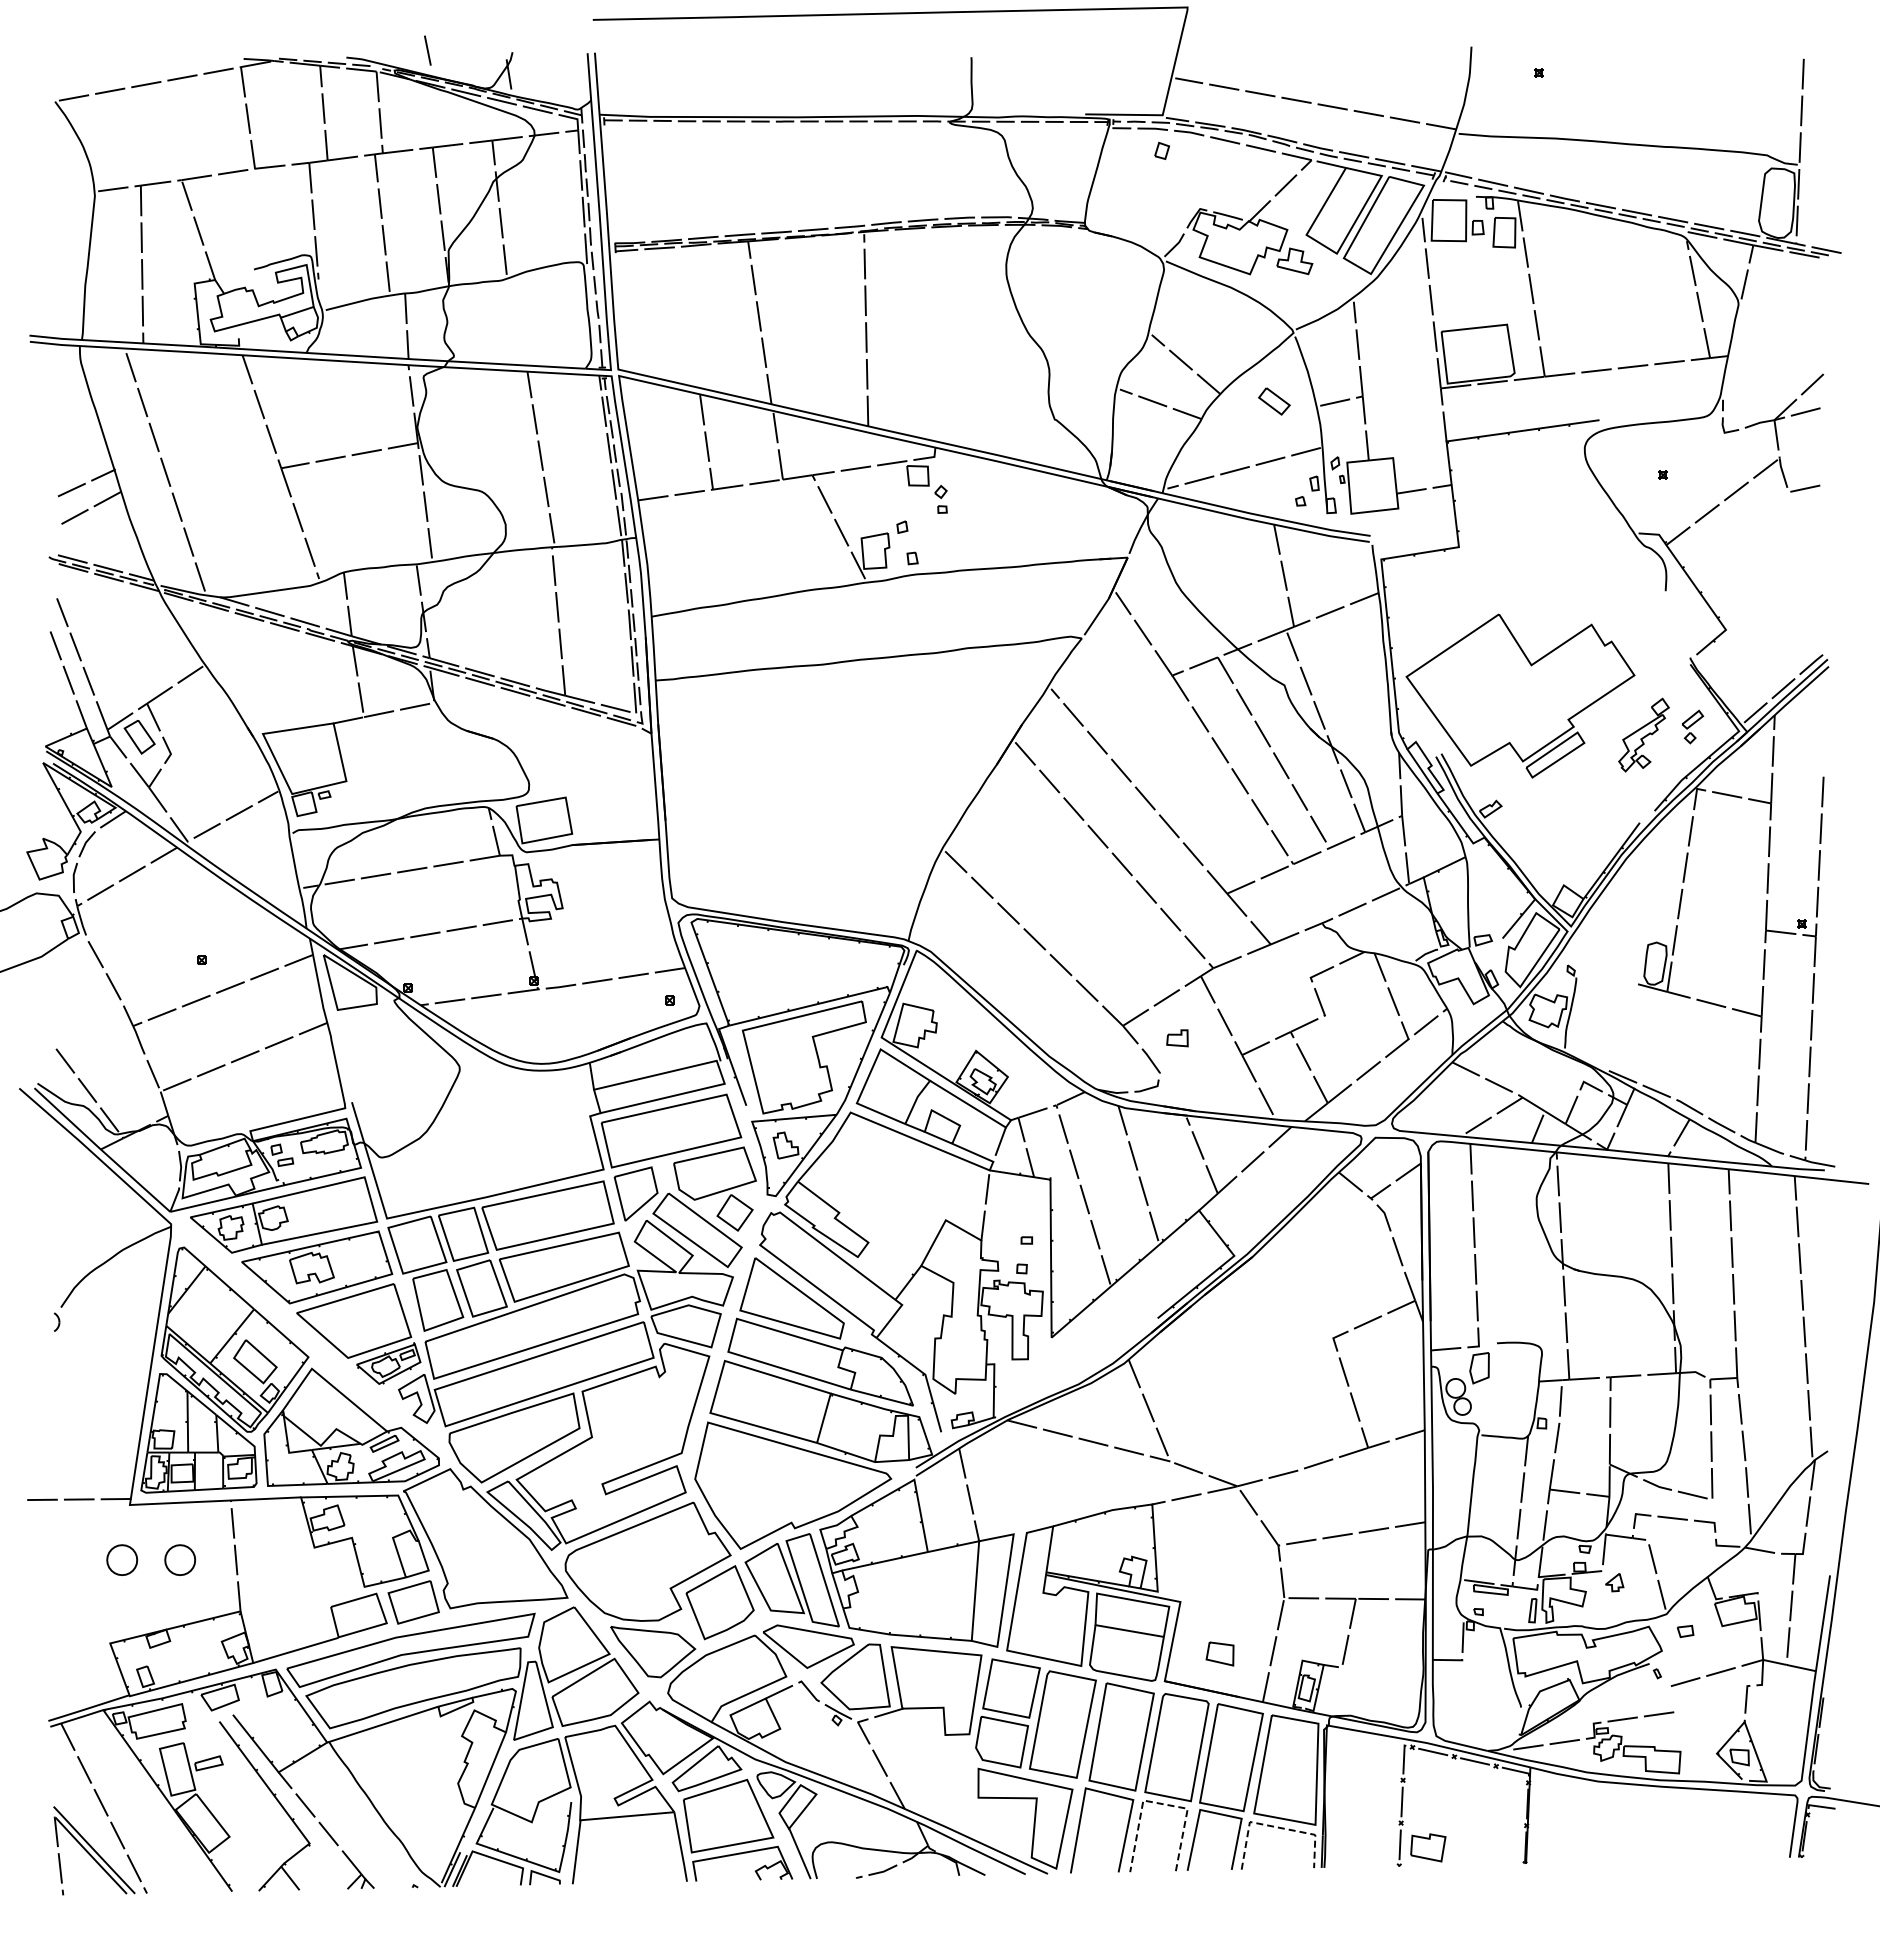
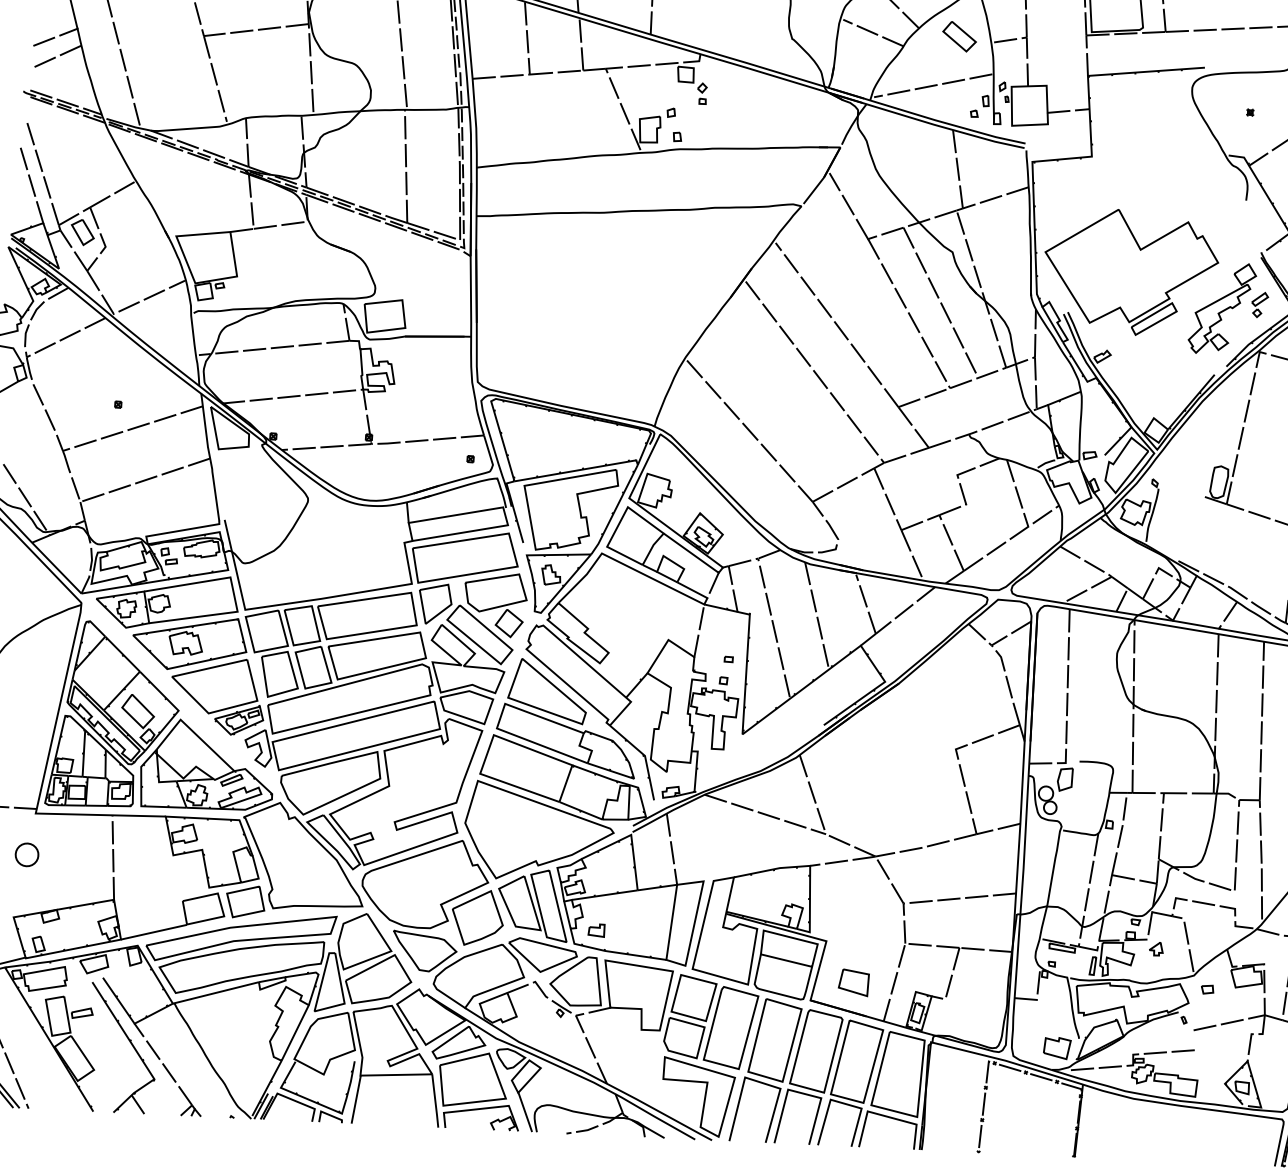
part: (1274, 401) -> (959, 36), size x1.43
part: (1643, 734) -> (1221, 308), size x1.67
part: (1177, 1038) -> (596, 930), moved
part: (180, 1559) -> (71, 857), removed
part: (1219, 1653) -> (853, 982), size x1.43
line: (1160, 1803) -> (800, 1092), dashed -> solid
line: (1275, 1826) -> (886, 1116), dashed -> solid
part: (1428, 1847) -> (1057, 1047), moved

